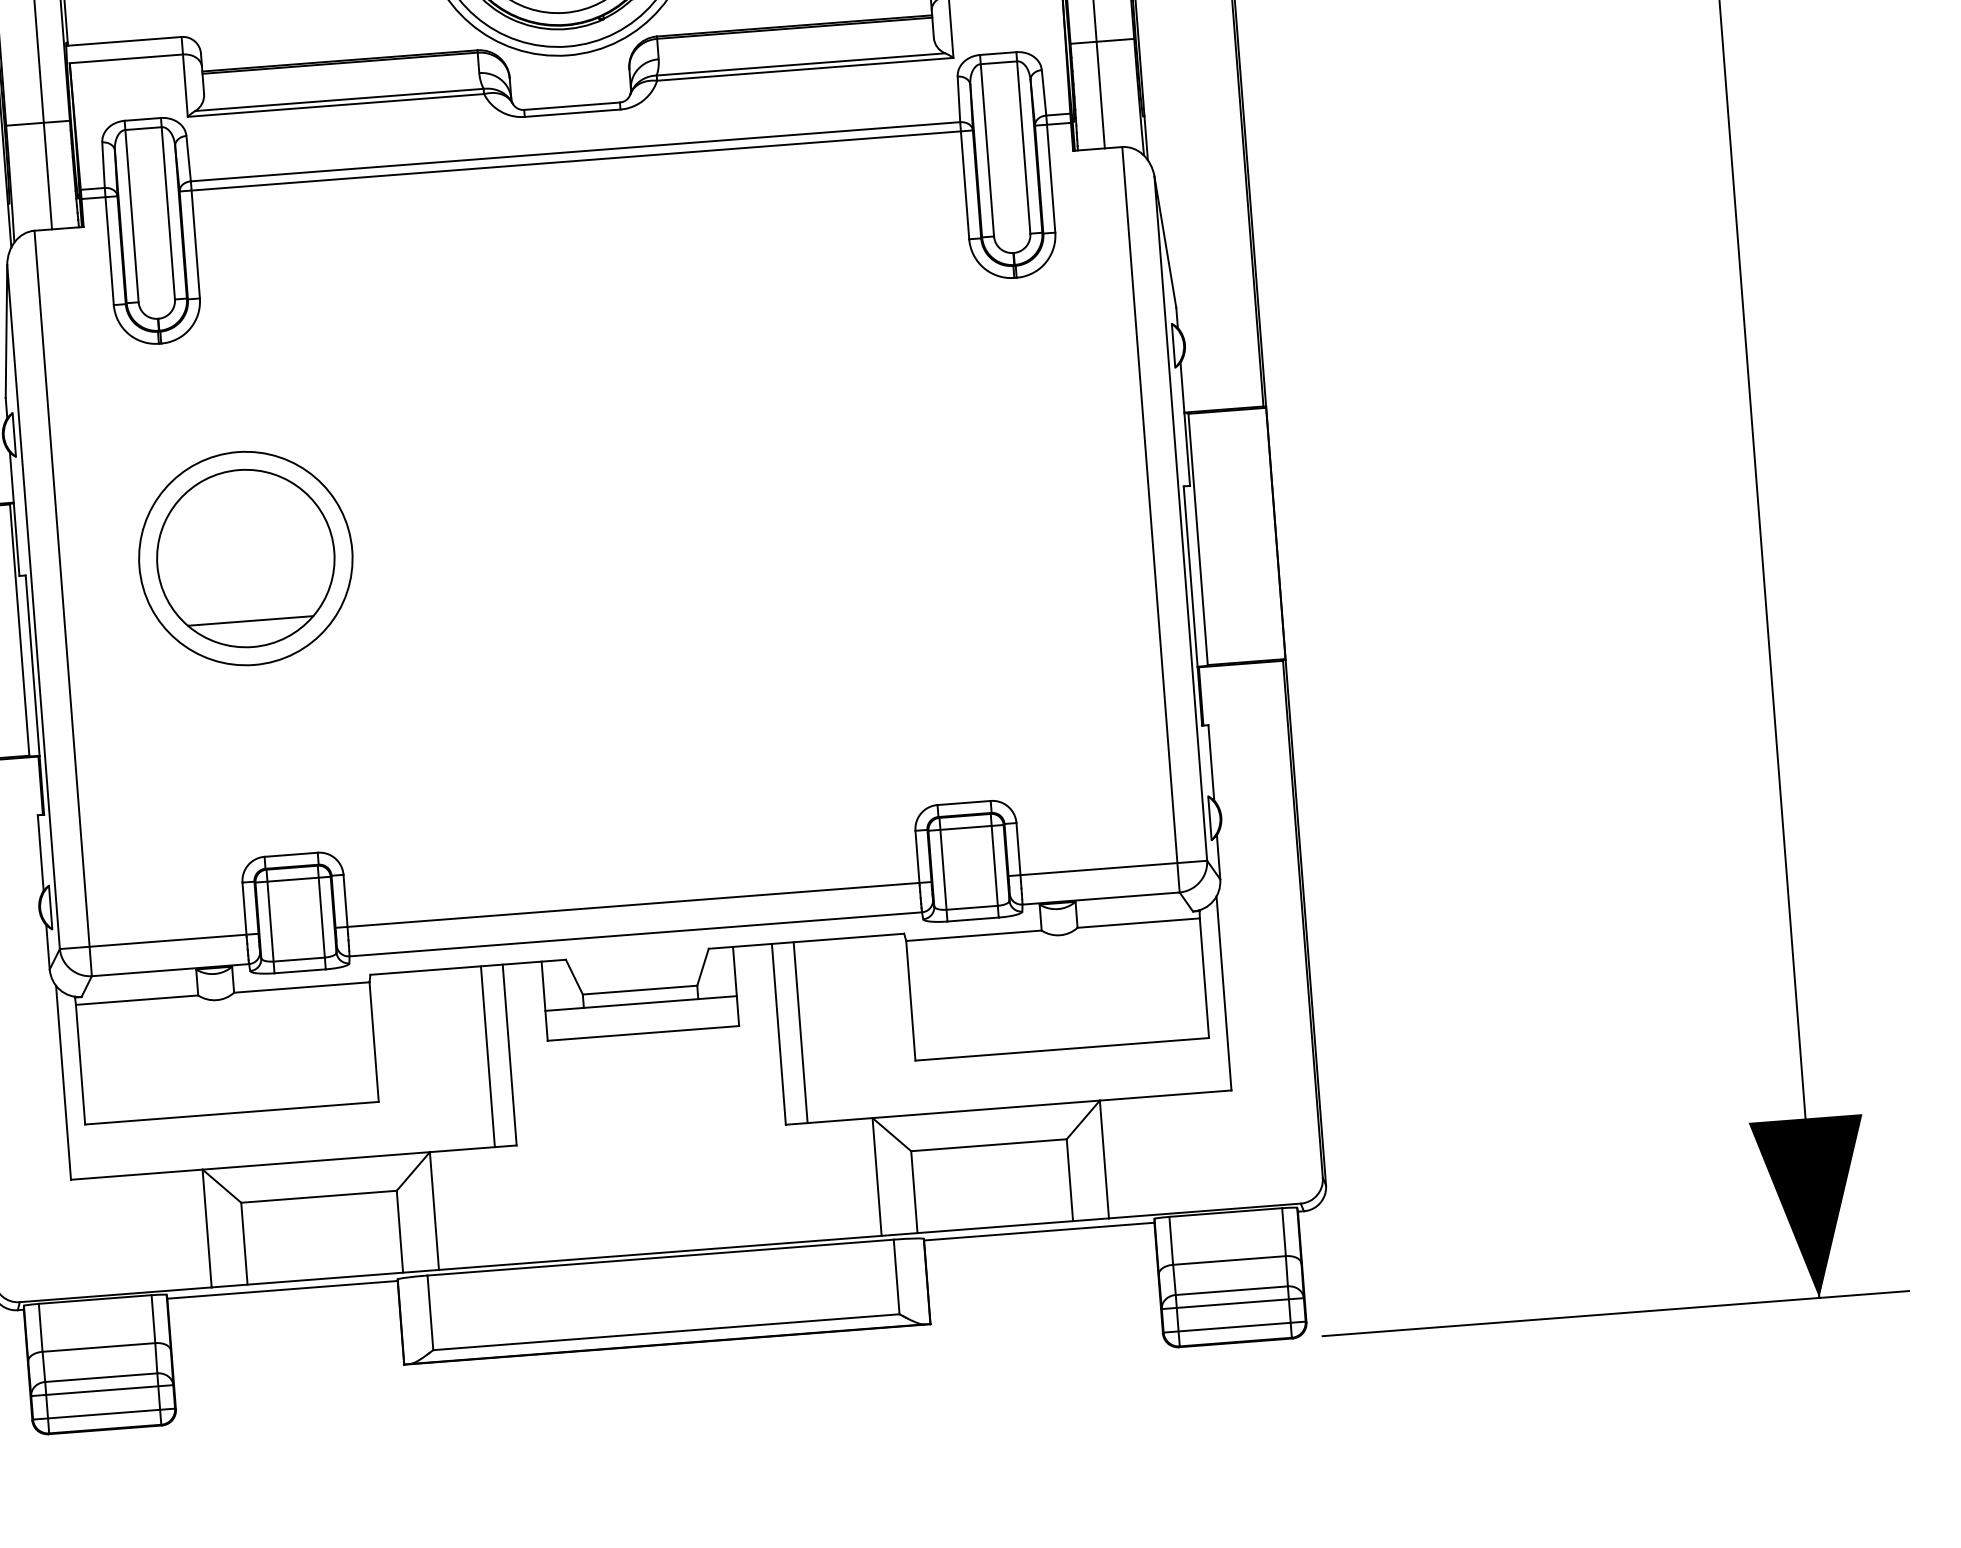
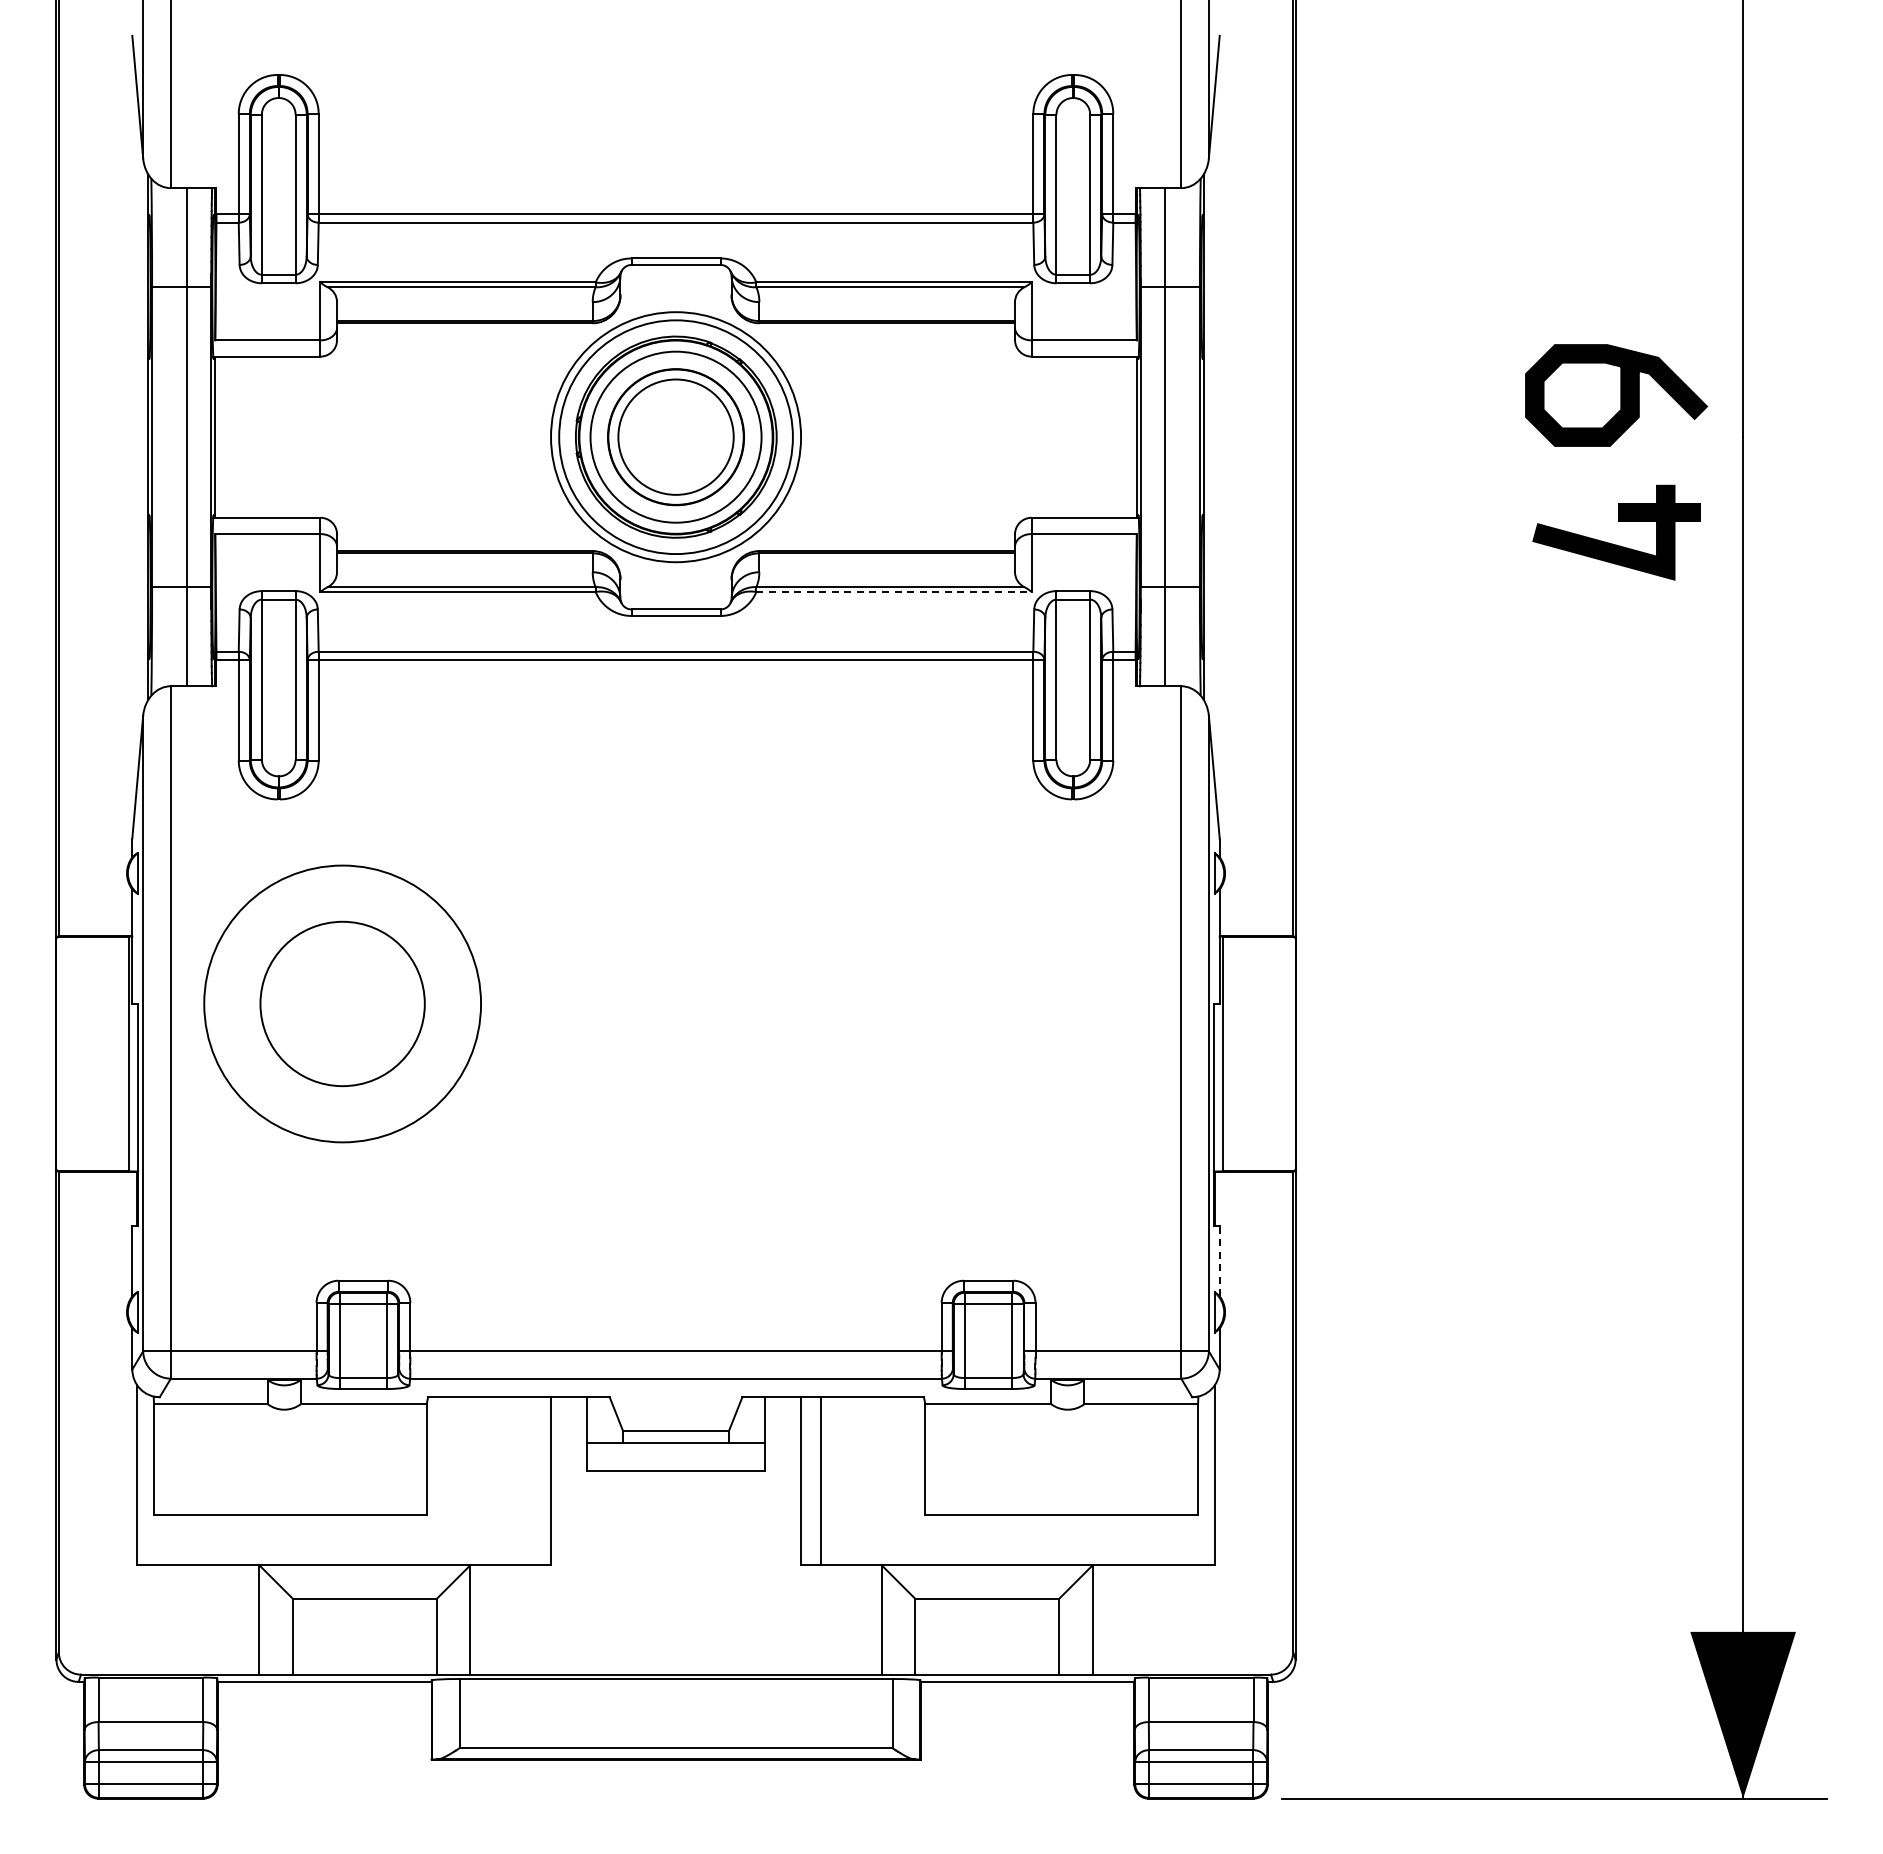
line: (805, 68) -> (894, 591), solid -> dashed
circle: (245, 558) -> (342, 1003), size x1.4
line: (250, 620) -> (342, 1061), removed
line: (1211, 762) -> (1219, 1260), solid -> dashed
line: (487, 1057) -> (530, 1481), removed

